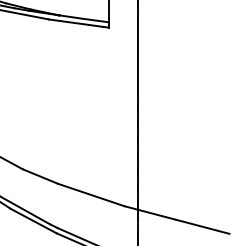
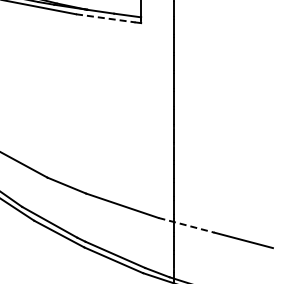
line: (76, 23) -> (106, 18), solid -> dashed
line: (150, 213) -> (186, 225), solid -> dashed

